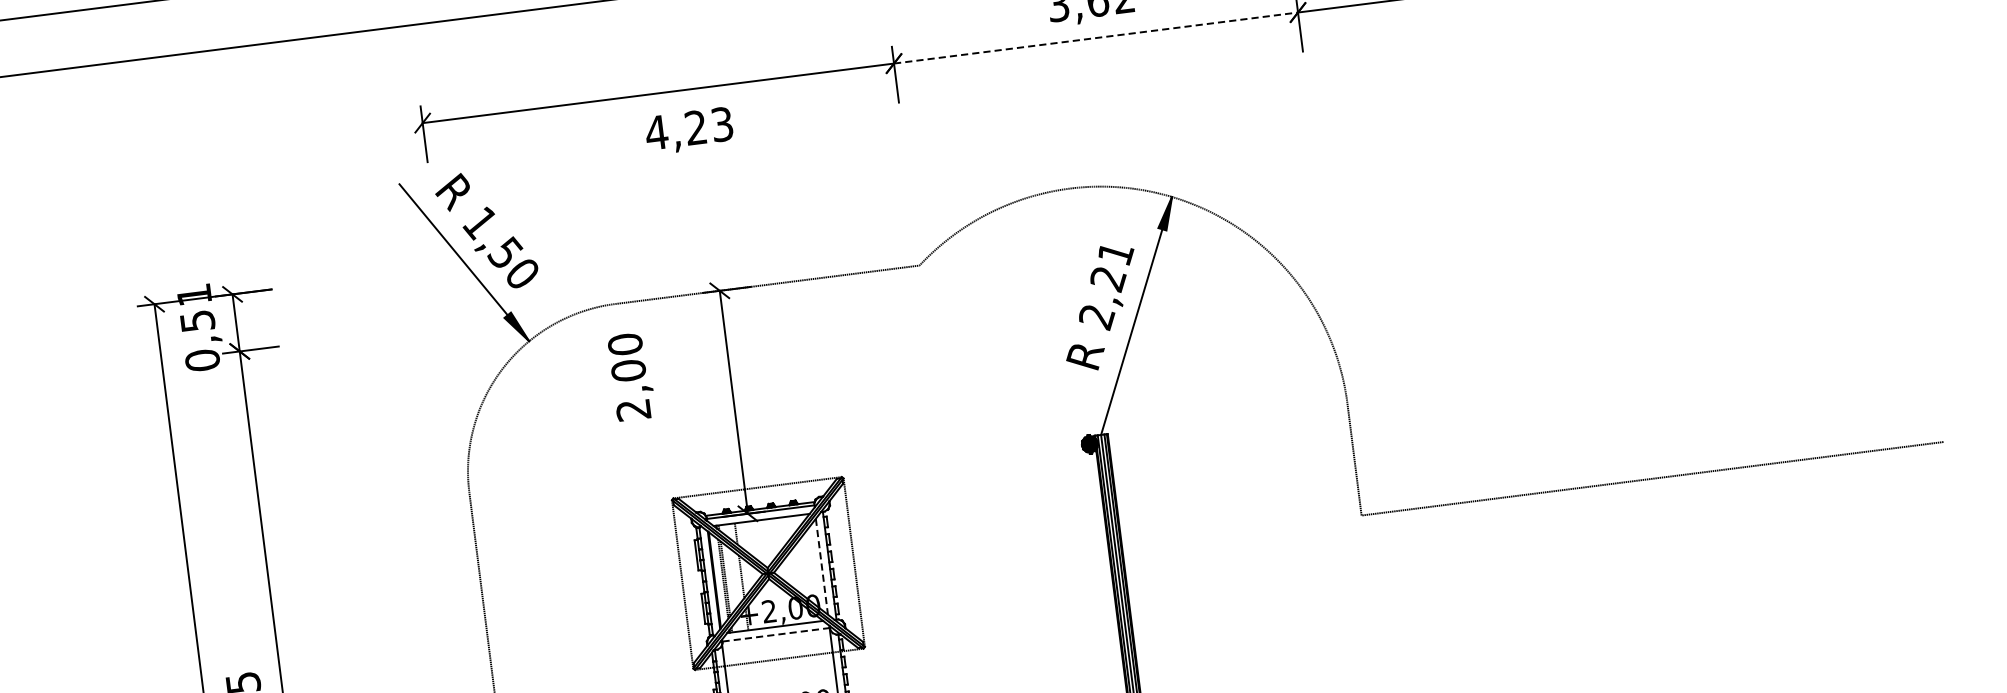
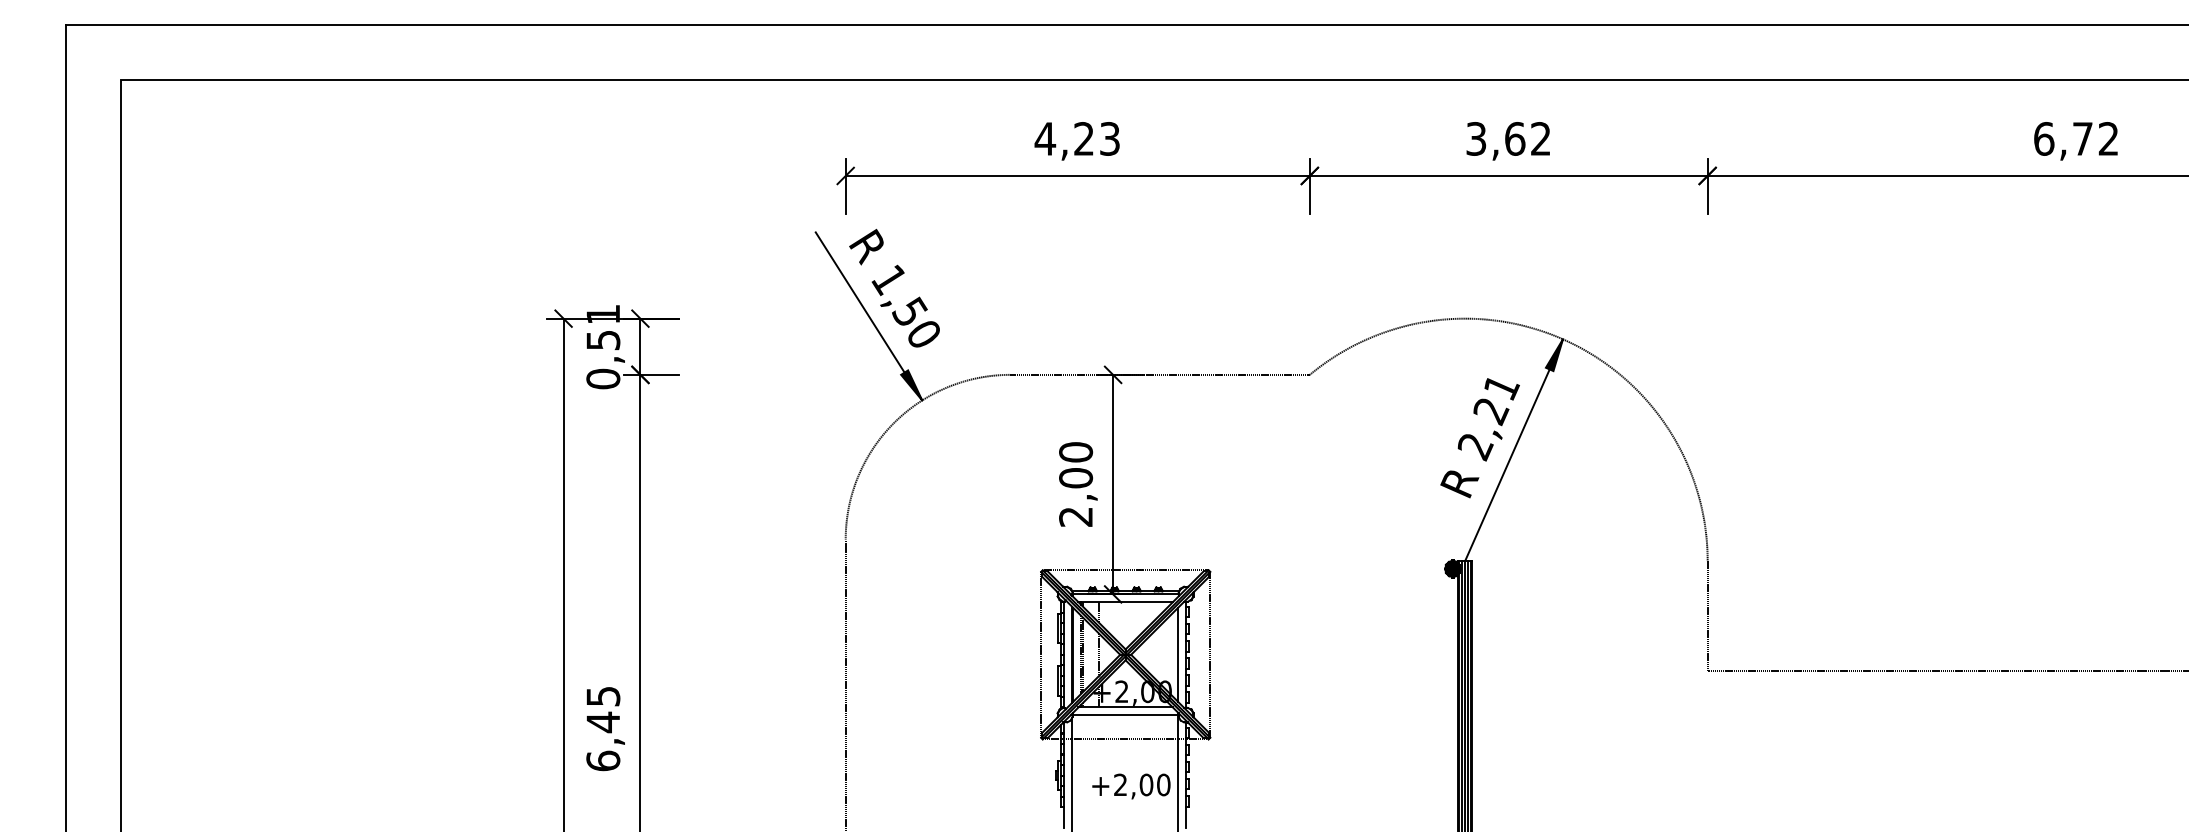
line: (1095, 37) -> (1508, 175), dashed -> solid
text: (688, 131) -> (1076, 141), moved
text: (631, 376) -> (1078, 484), moved
line: (822, 567) -> (1178, 655), dashed -> solid
line: (776, 635) -> (1125, 715), dashed -> solid

